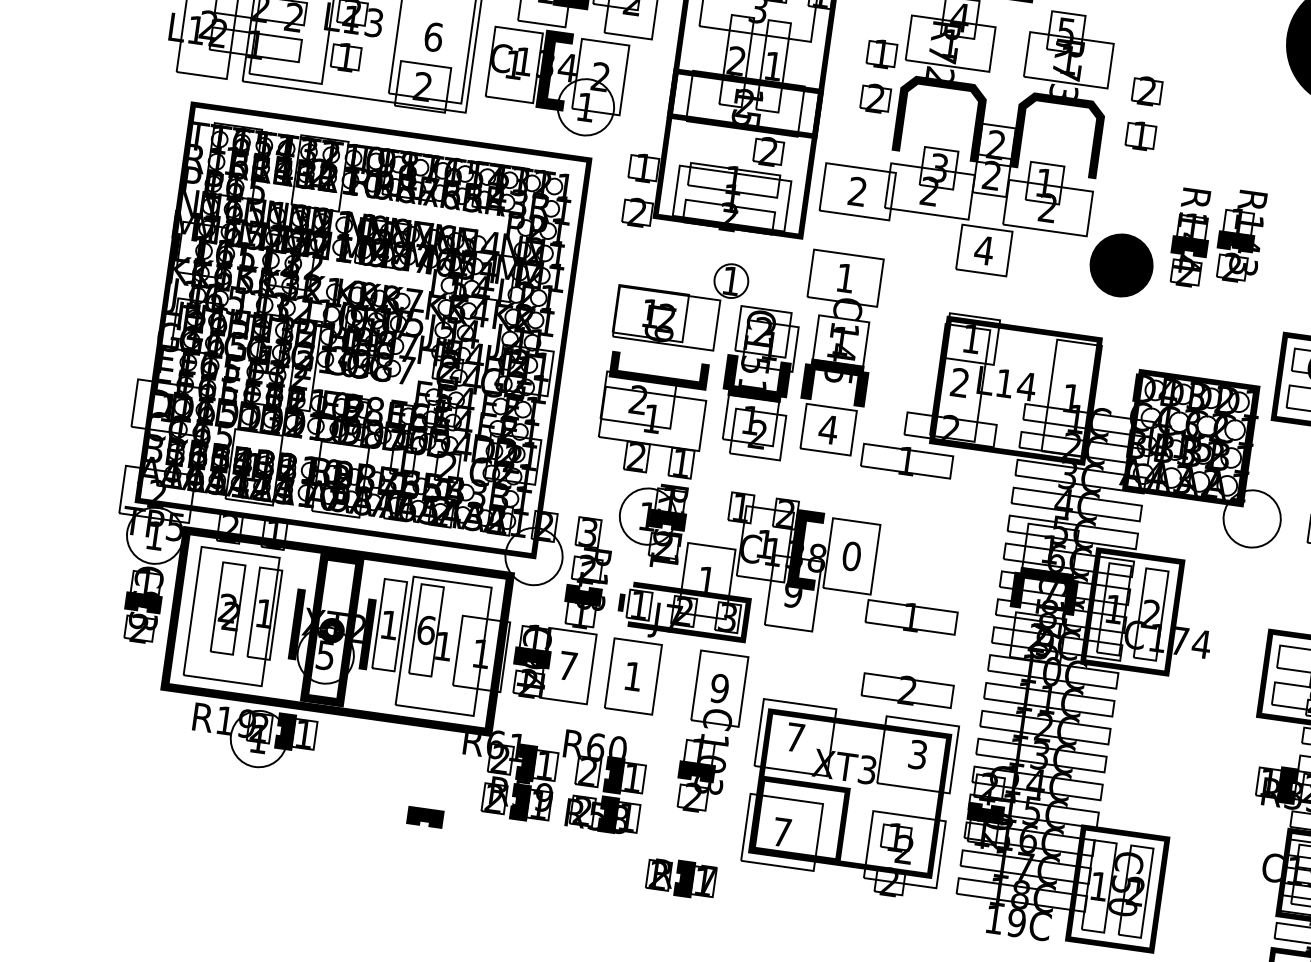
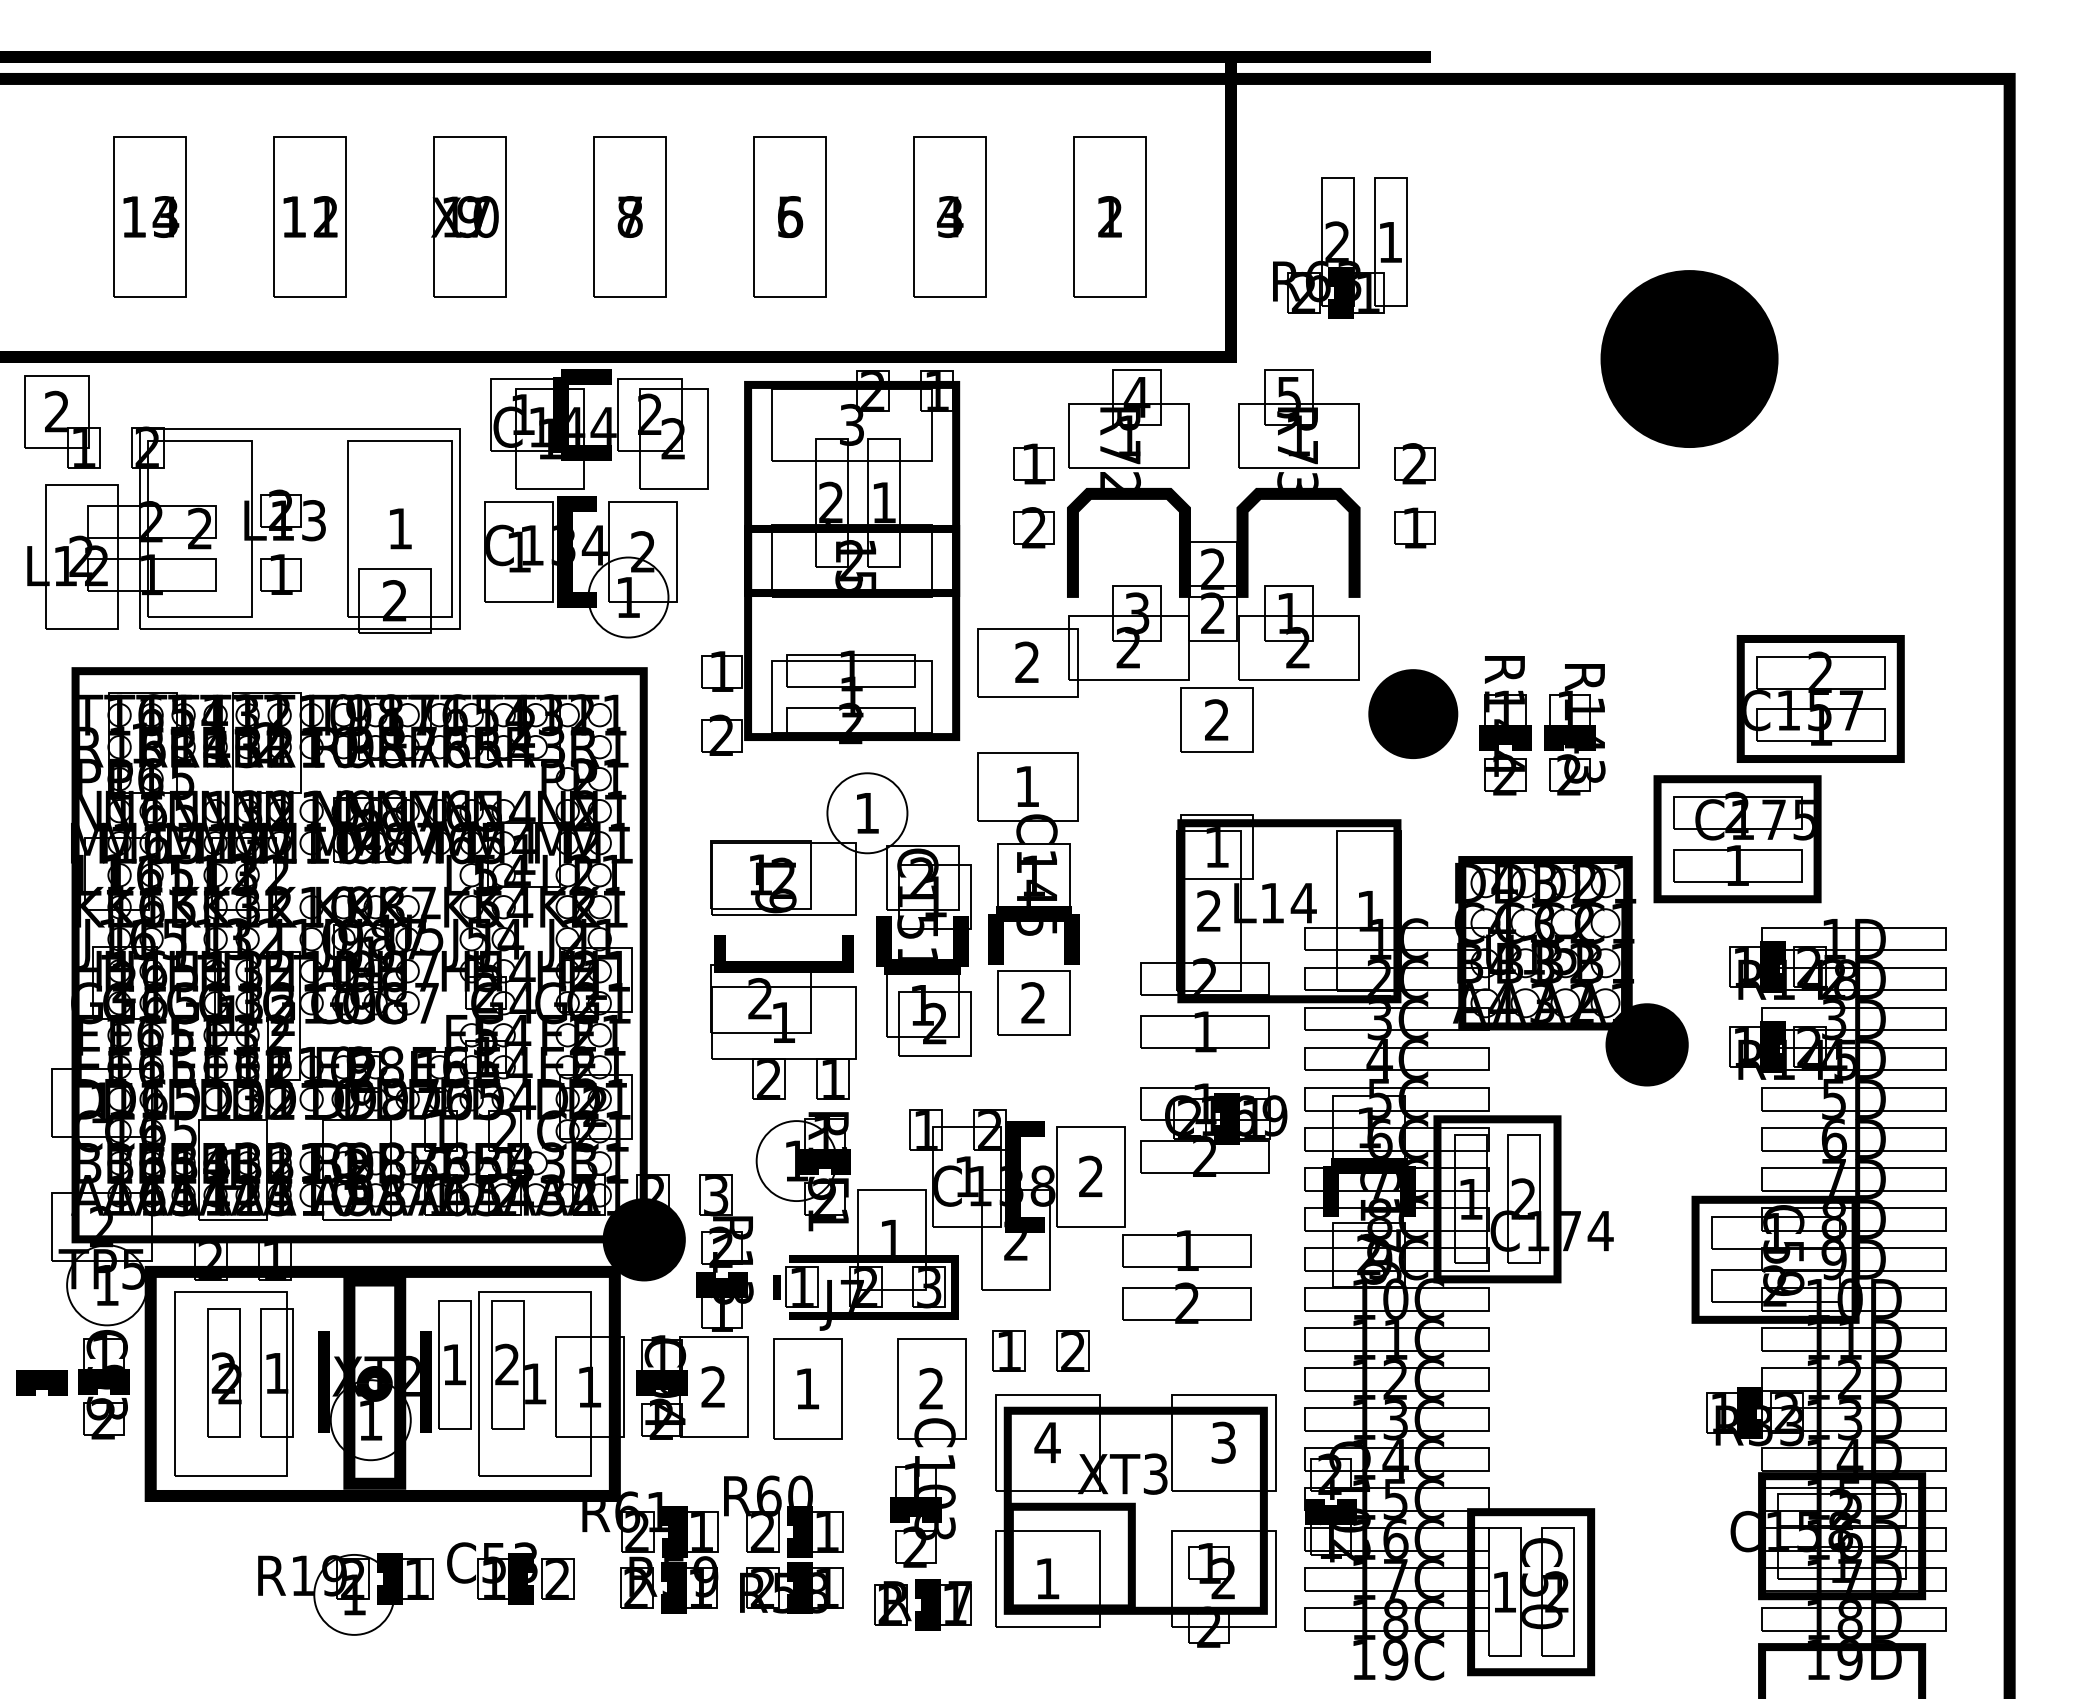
text: (433, 36) -> (400, 528), 6 -> 1
part: (768, 151) -> (893, 623), removed
part: (1240, 236) -> (1574, 729), moved
part: (1191, 237) -> (1505, 725), moved
text: (983, 249) -> (1216, 719), 4 -> 2
circle: (731, 281) -> (867, 813), size x1.67
text: (828, 429) -> (1033, 1002), 4 -> 2
part: (906, 460) -> (1204, 1031), moved
fill: (1251, 518) -> (1646, 1044), added
part: (941, 535) -> (1213, 1129), added
fill: (533, 556) -> (643, 1239), added
text: (851, 556) -> (1090, 1176), 0 -> 2
text: (792, 594) -> (1015, 1241), 9 -> 2
text: (426, 630) -> (507, 1364), 6 -> 2
text: (325, 655) -> (370, 1420), 5 -> 1
text: (567, 665) -> (713, 1386), 7 -> 2
part: (777, 669) -> (1008, 1350), added
part: (821, 675) -> (1072, 1350), added
text: (719, 688) -> (931, 1388), 9 -> 2
part: (907, 689) -> (1186, 1302), moved
part: (252, 737) -> (345, 1594), moved
text: (795, 737) -> (1047, 1442), 7 -> 4
part: (408, 776) -> (510, 1573), added
line: (425, 816) -> (41, 1382), moved
text: (781, 832) -> (1047, 1578), 7 -> 1
part: (680, 878) -> (922, 1604), moved

